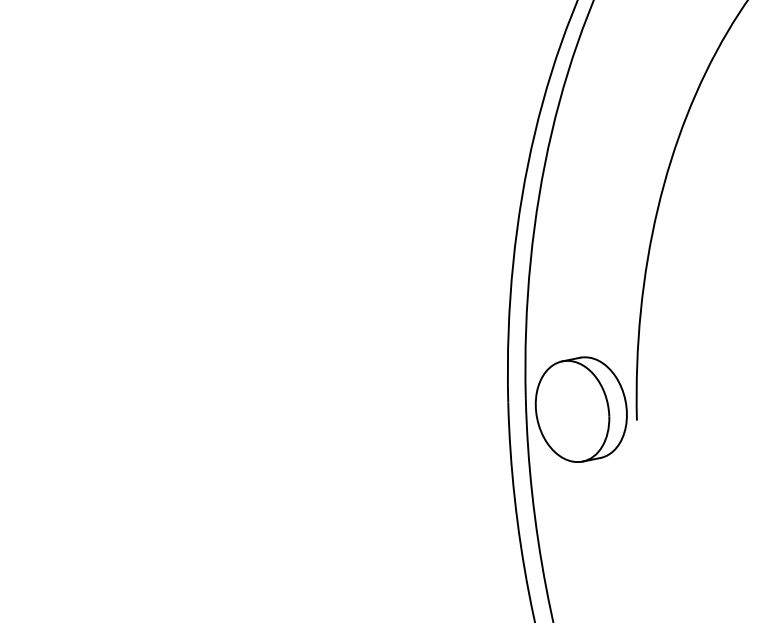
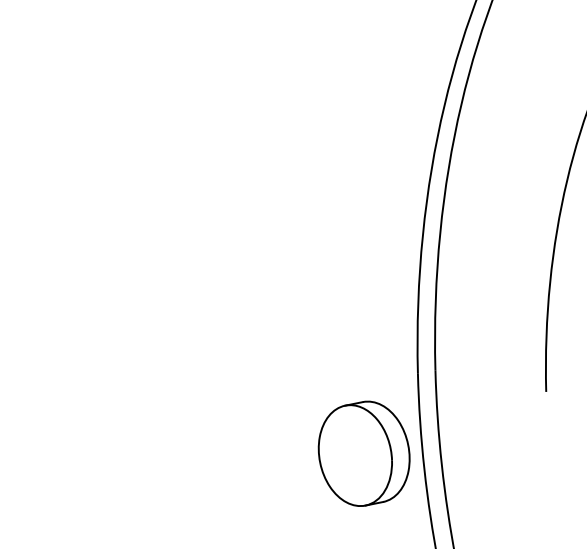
part: (580, 409) -> (363, 453), moved

